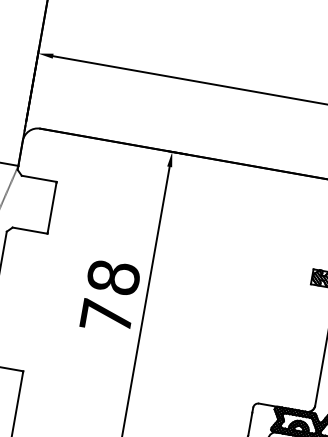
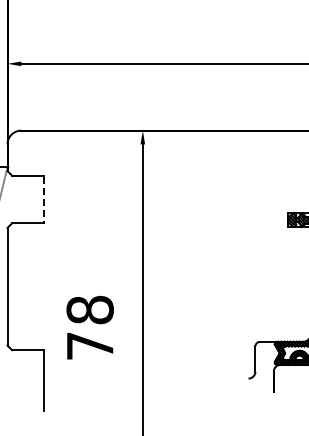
line: (52, 207) -> (44, 199), solid -> dashed
text: (109, 296) -> (89, 327), moved

